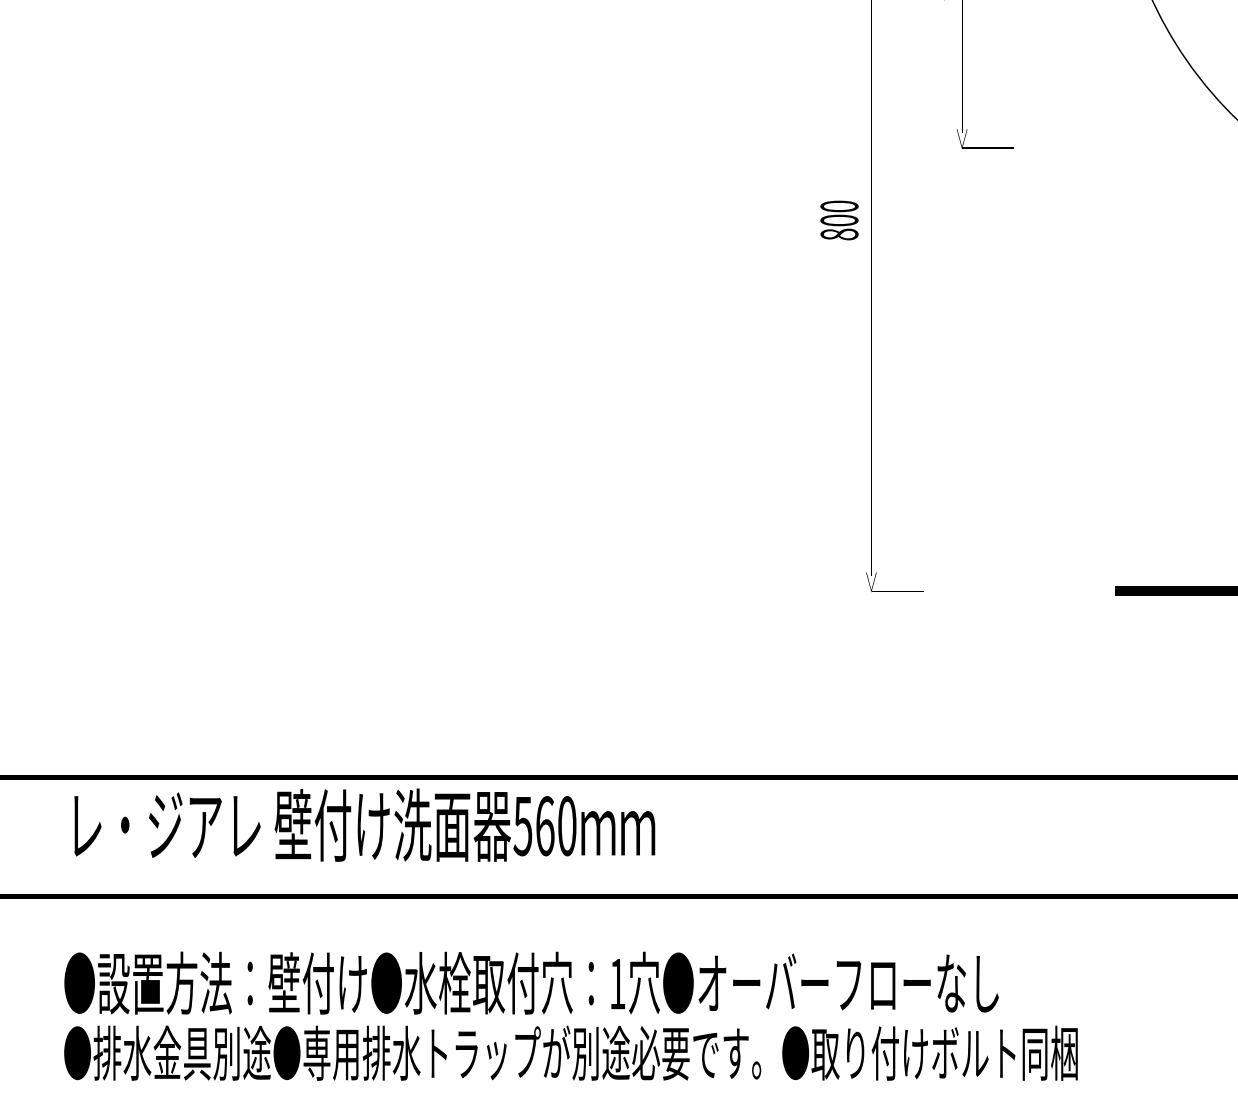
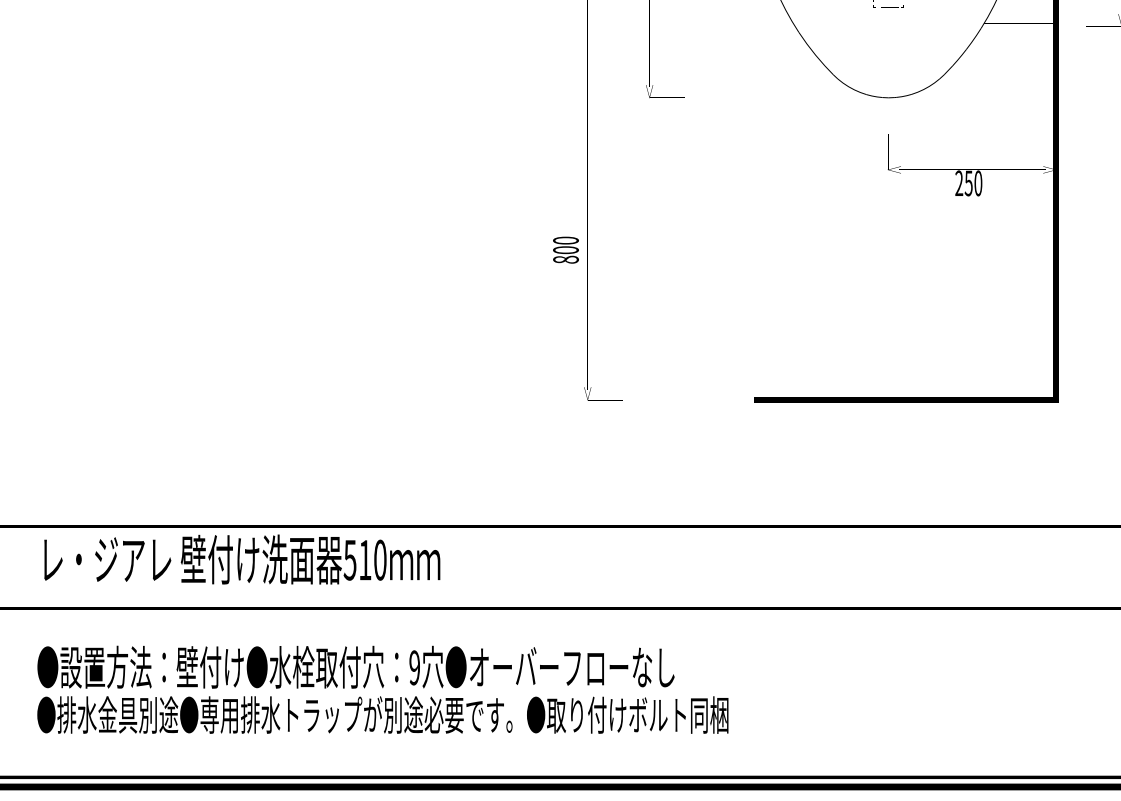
text: (838, 219) -> (565, 249), moved
text: (545, 825) -> (365, 559), 560 -> 510
text: (617, 983) -> (414, 667), 1 -> 9

